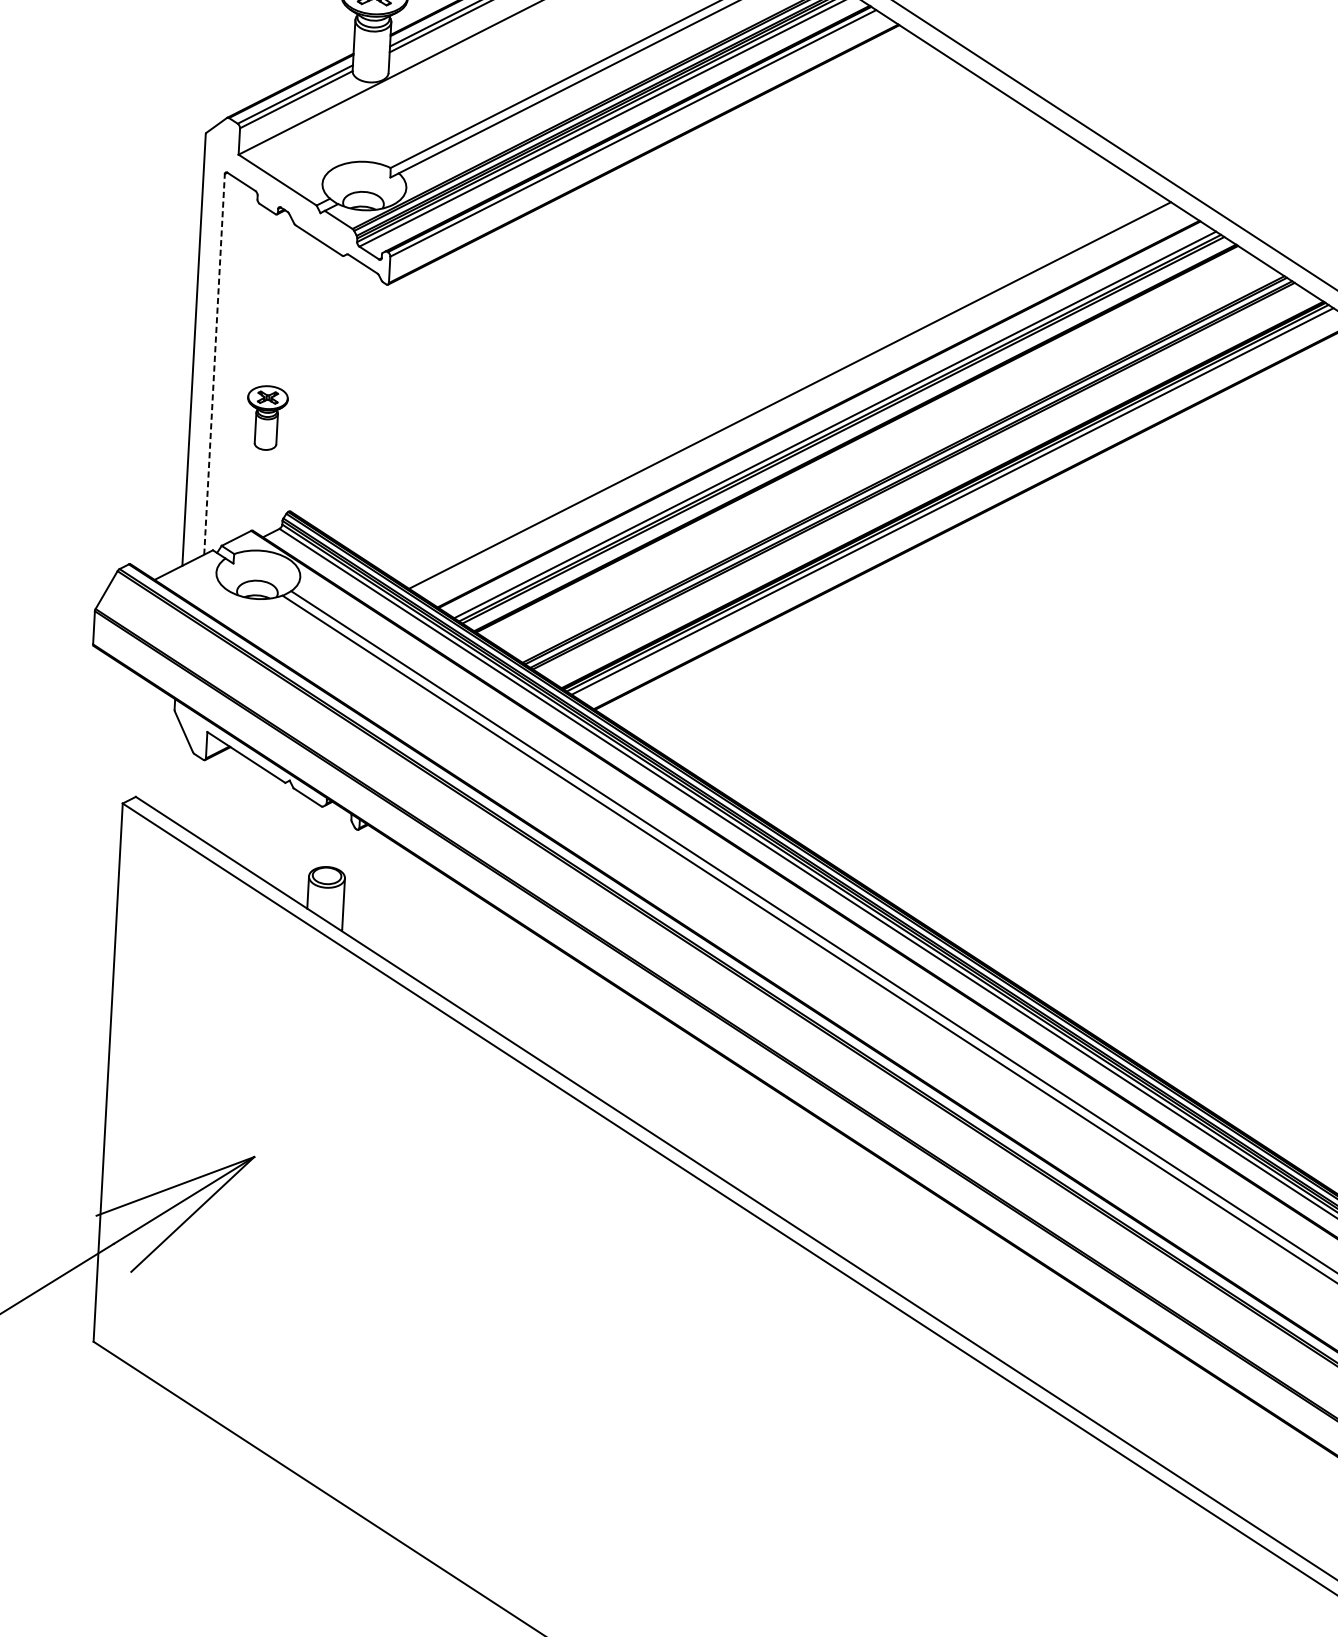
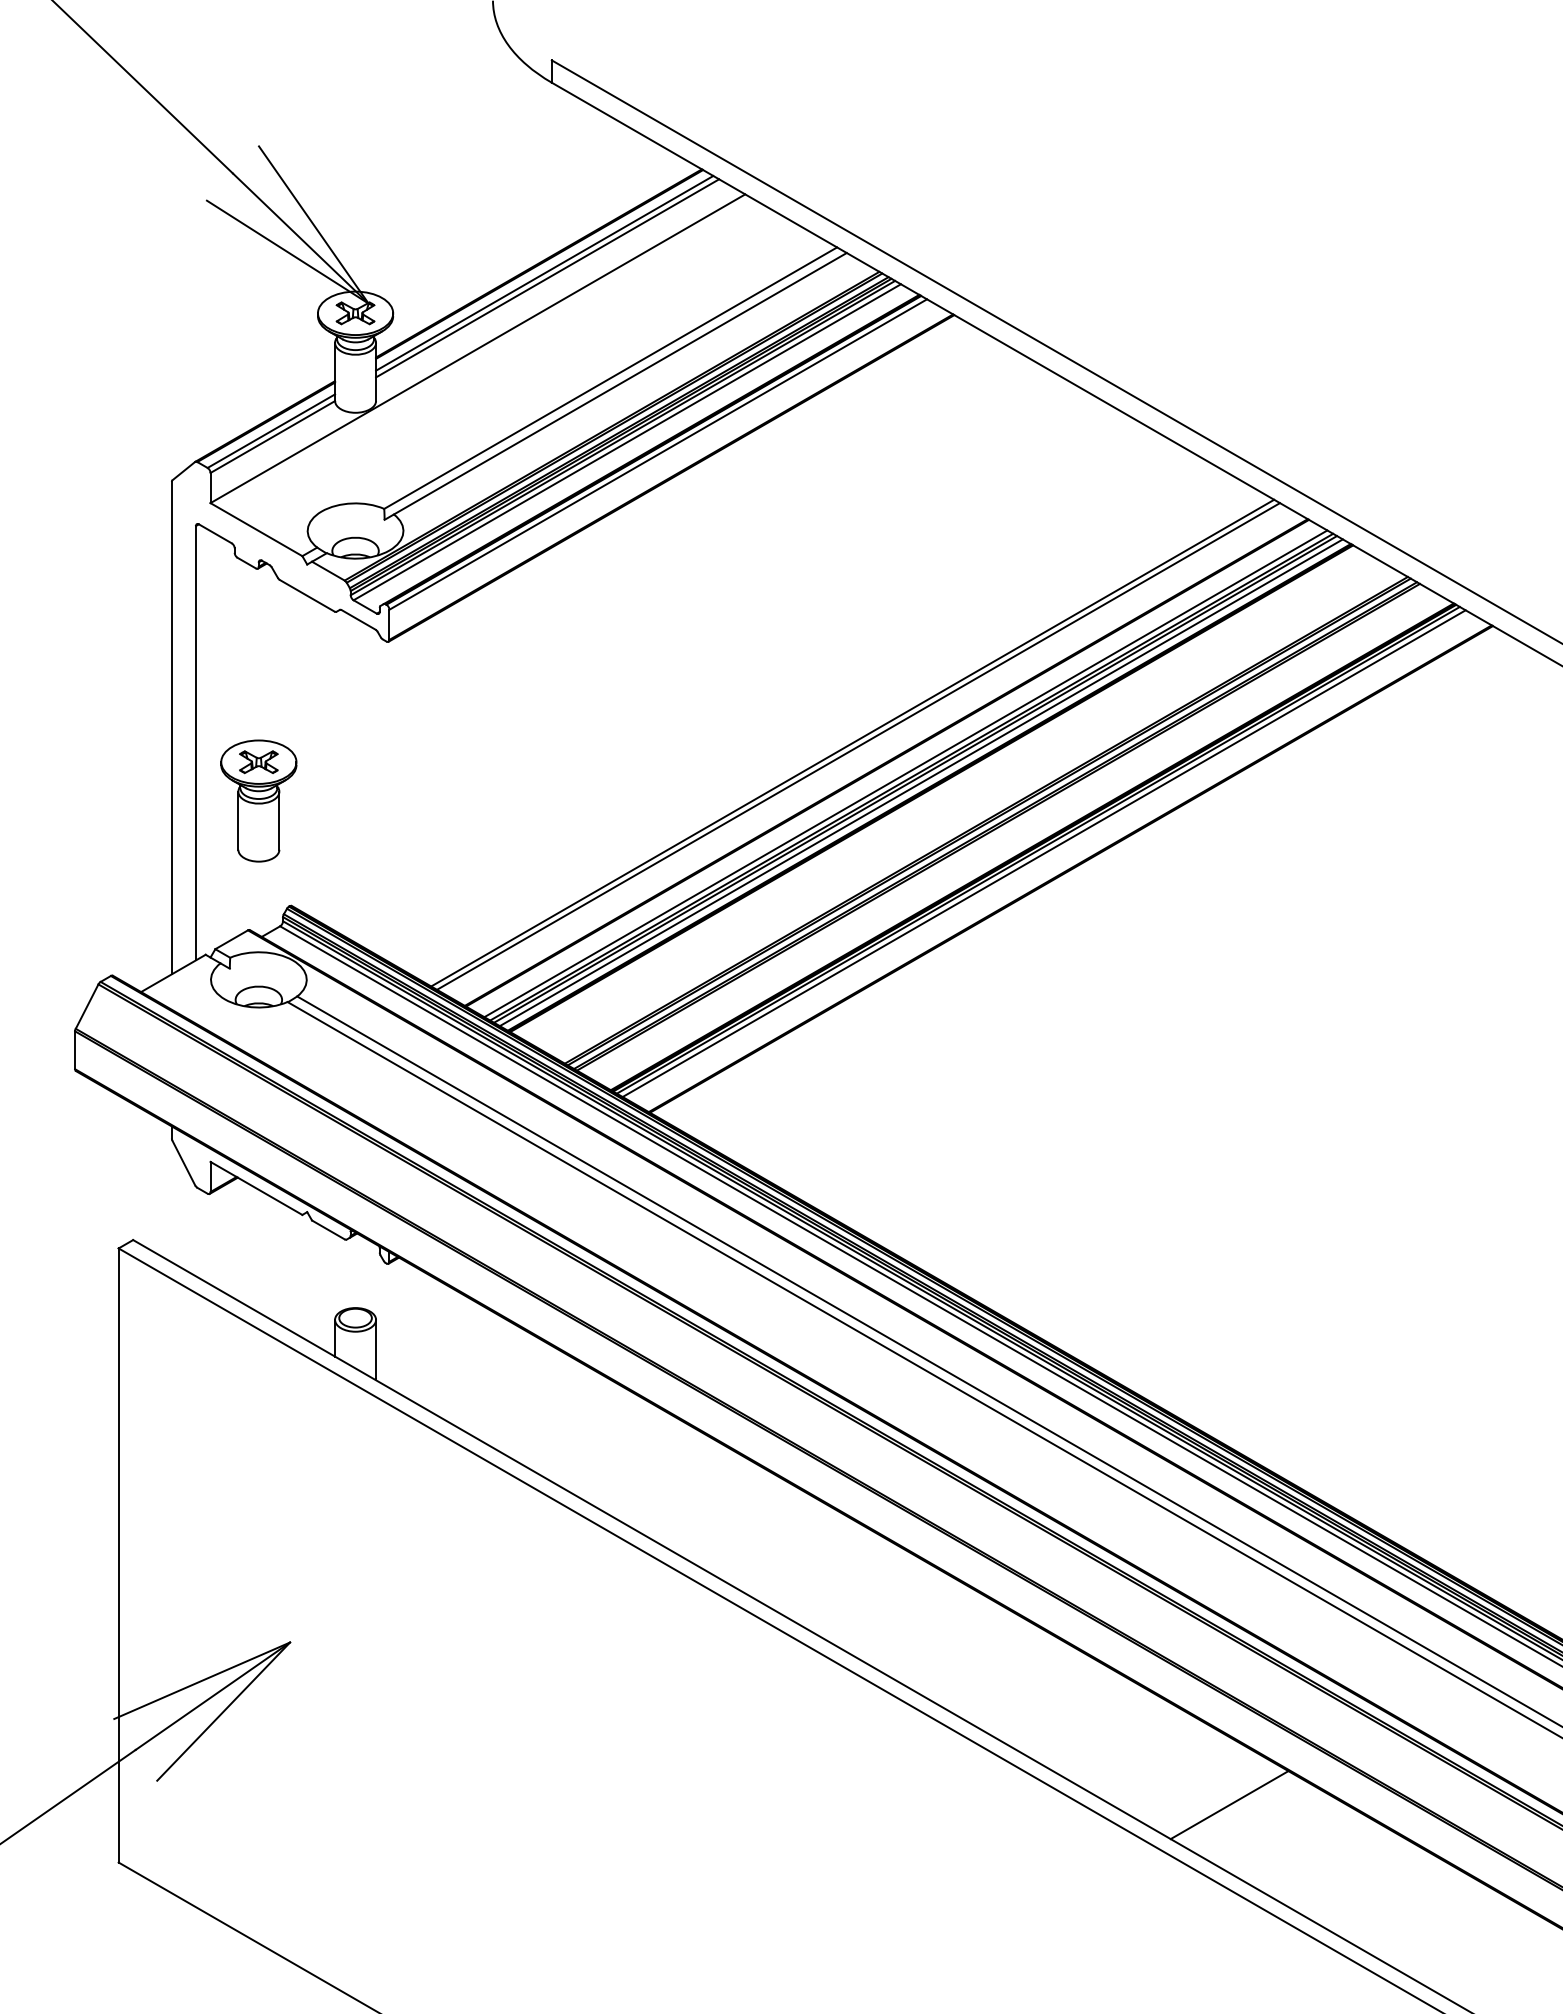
line: (214, 363) -> (196, 742), dashed -> solid
line: (794, 398) -> (858, 746), added
part: (266, 417) -> (258, 800), size x1.67
line: (847, 433) -> (920, 782), added
line: (1069, 1344) -> (1229, 1805), added

